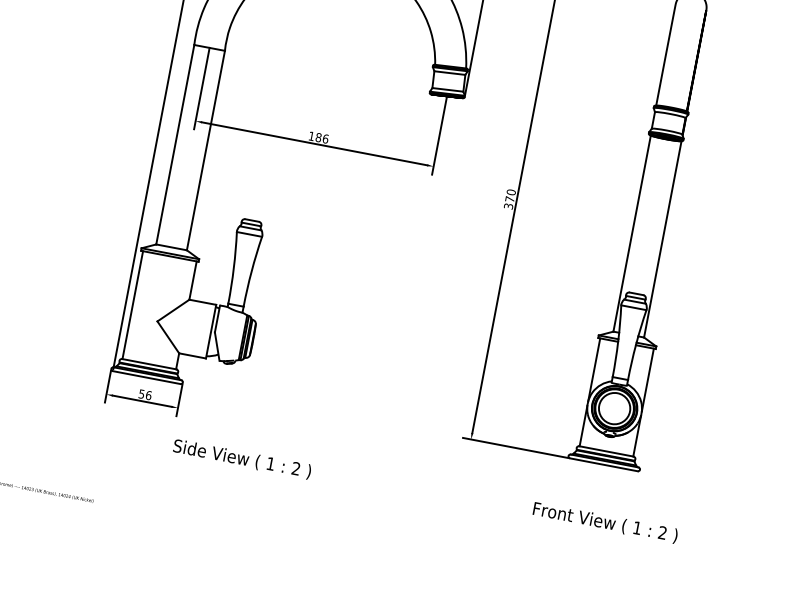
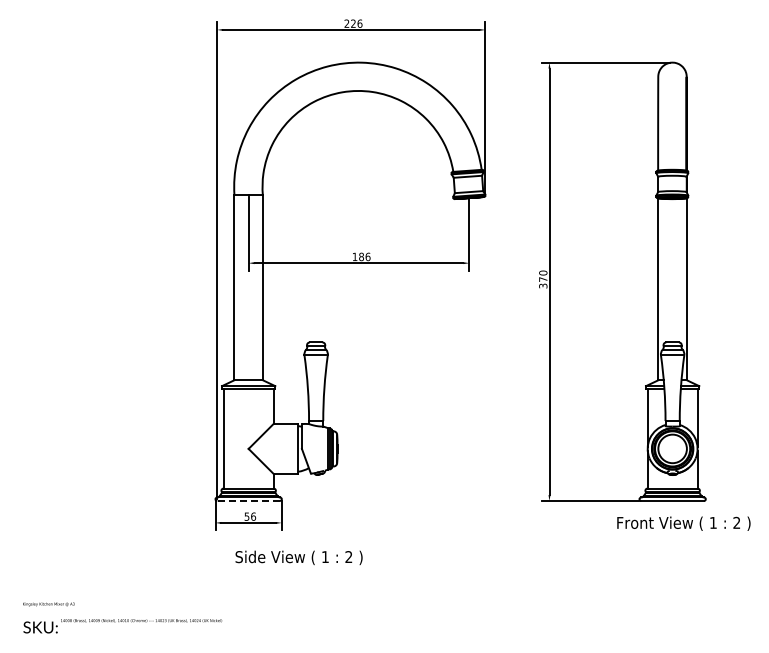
line: (146, 378) -> (248, 501), solid -> dashed
text: (241, 458) -> (298, 557), moved
text: (605, 522) -> (683, 523), moved

